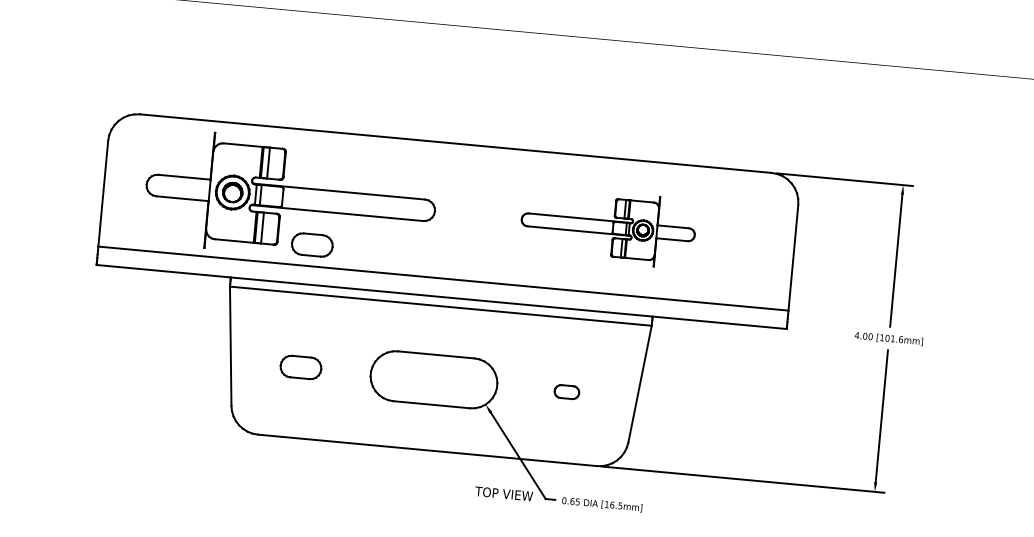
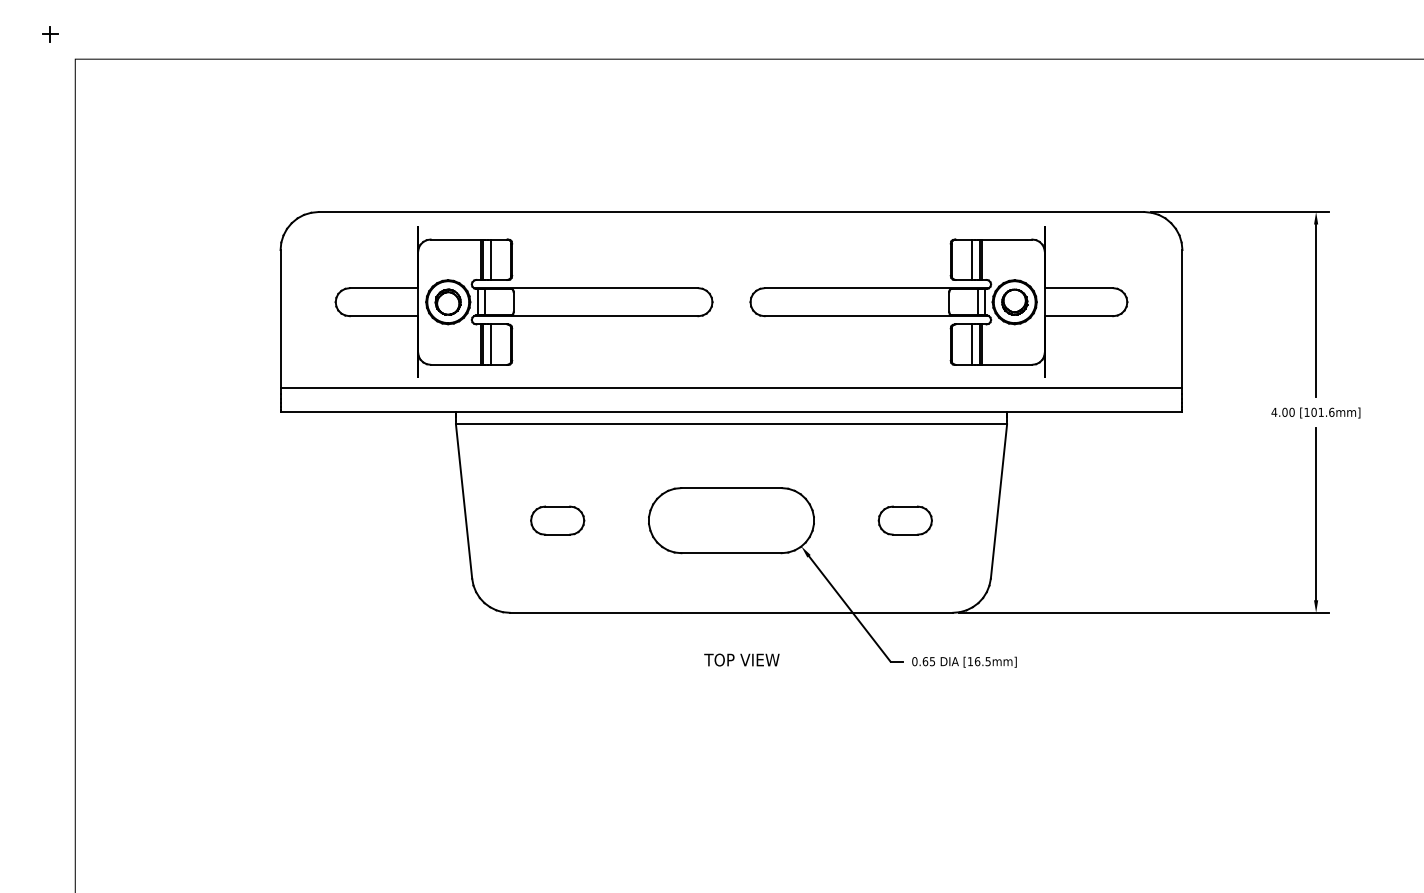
part: (607, 226) -> (938, 301), size x1.67
part: (312, 244) -> (557, 360), removed
part: (566, 391) -> (904, 520), size x1.67
text: (503, 493) -> (741, 659), moved

